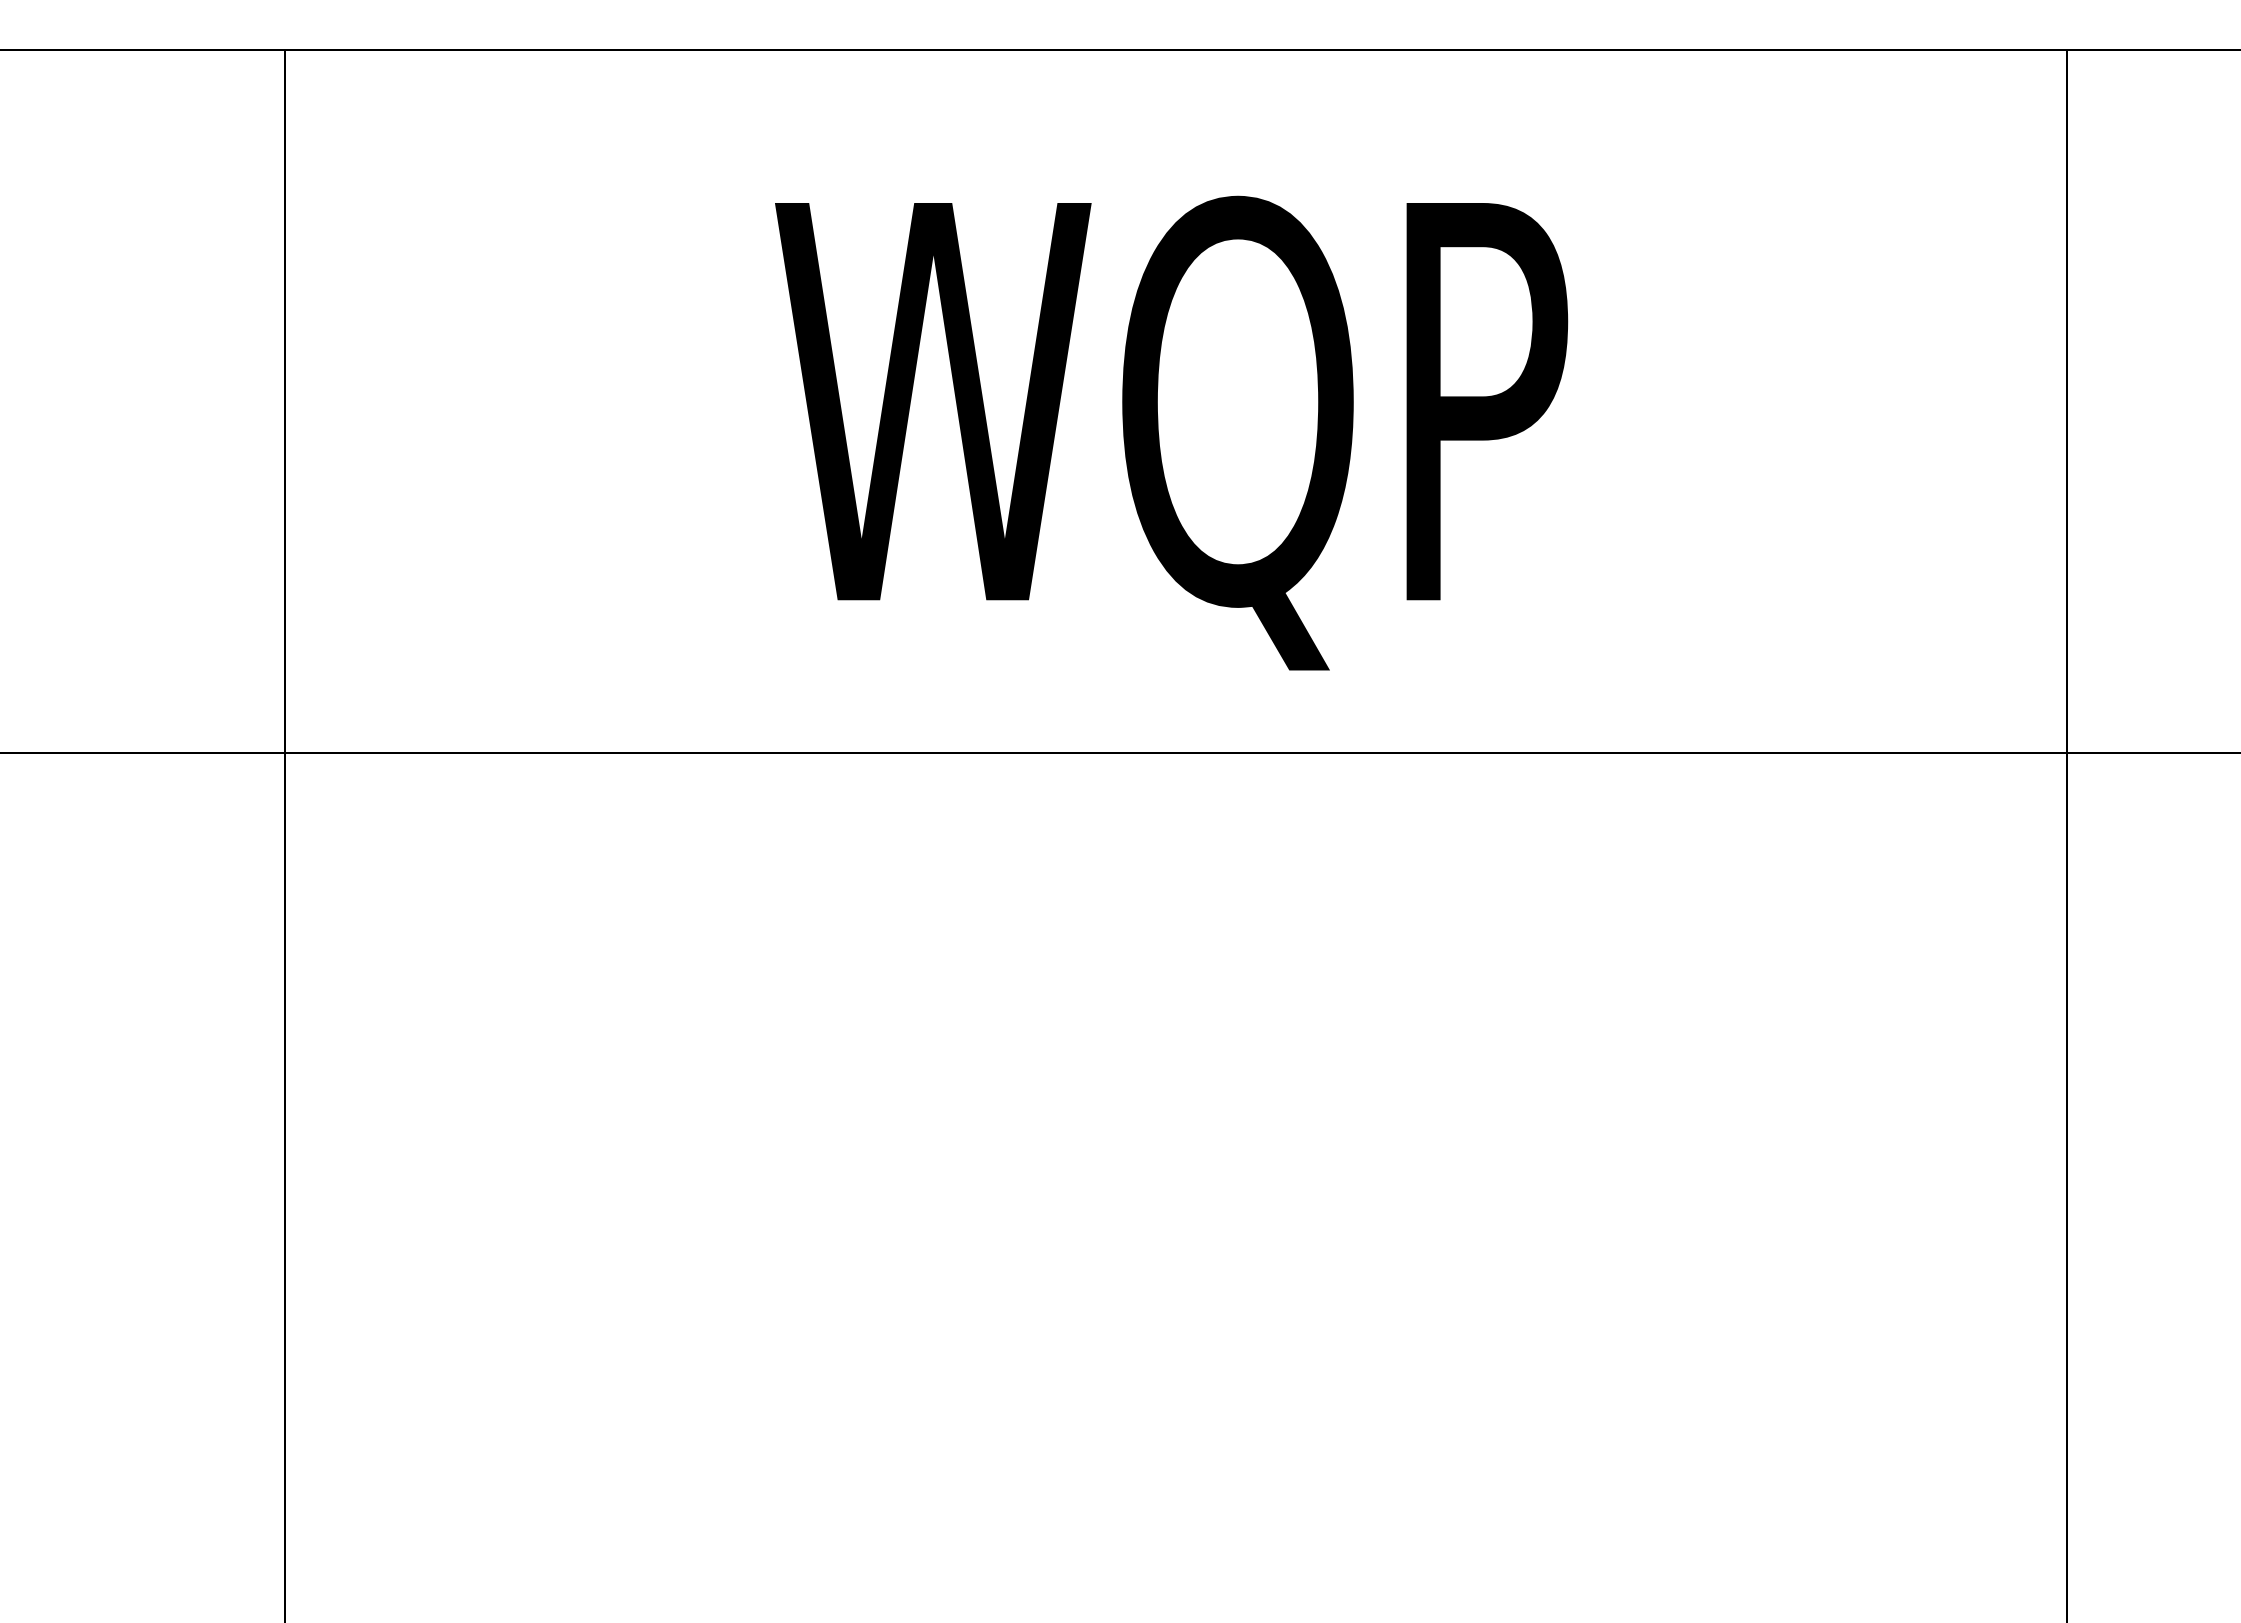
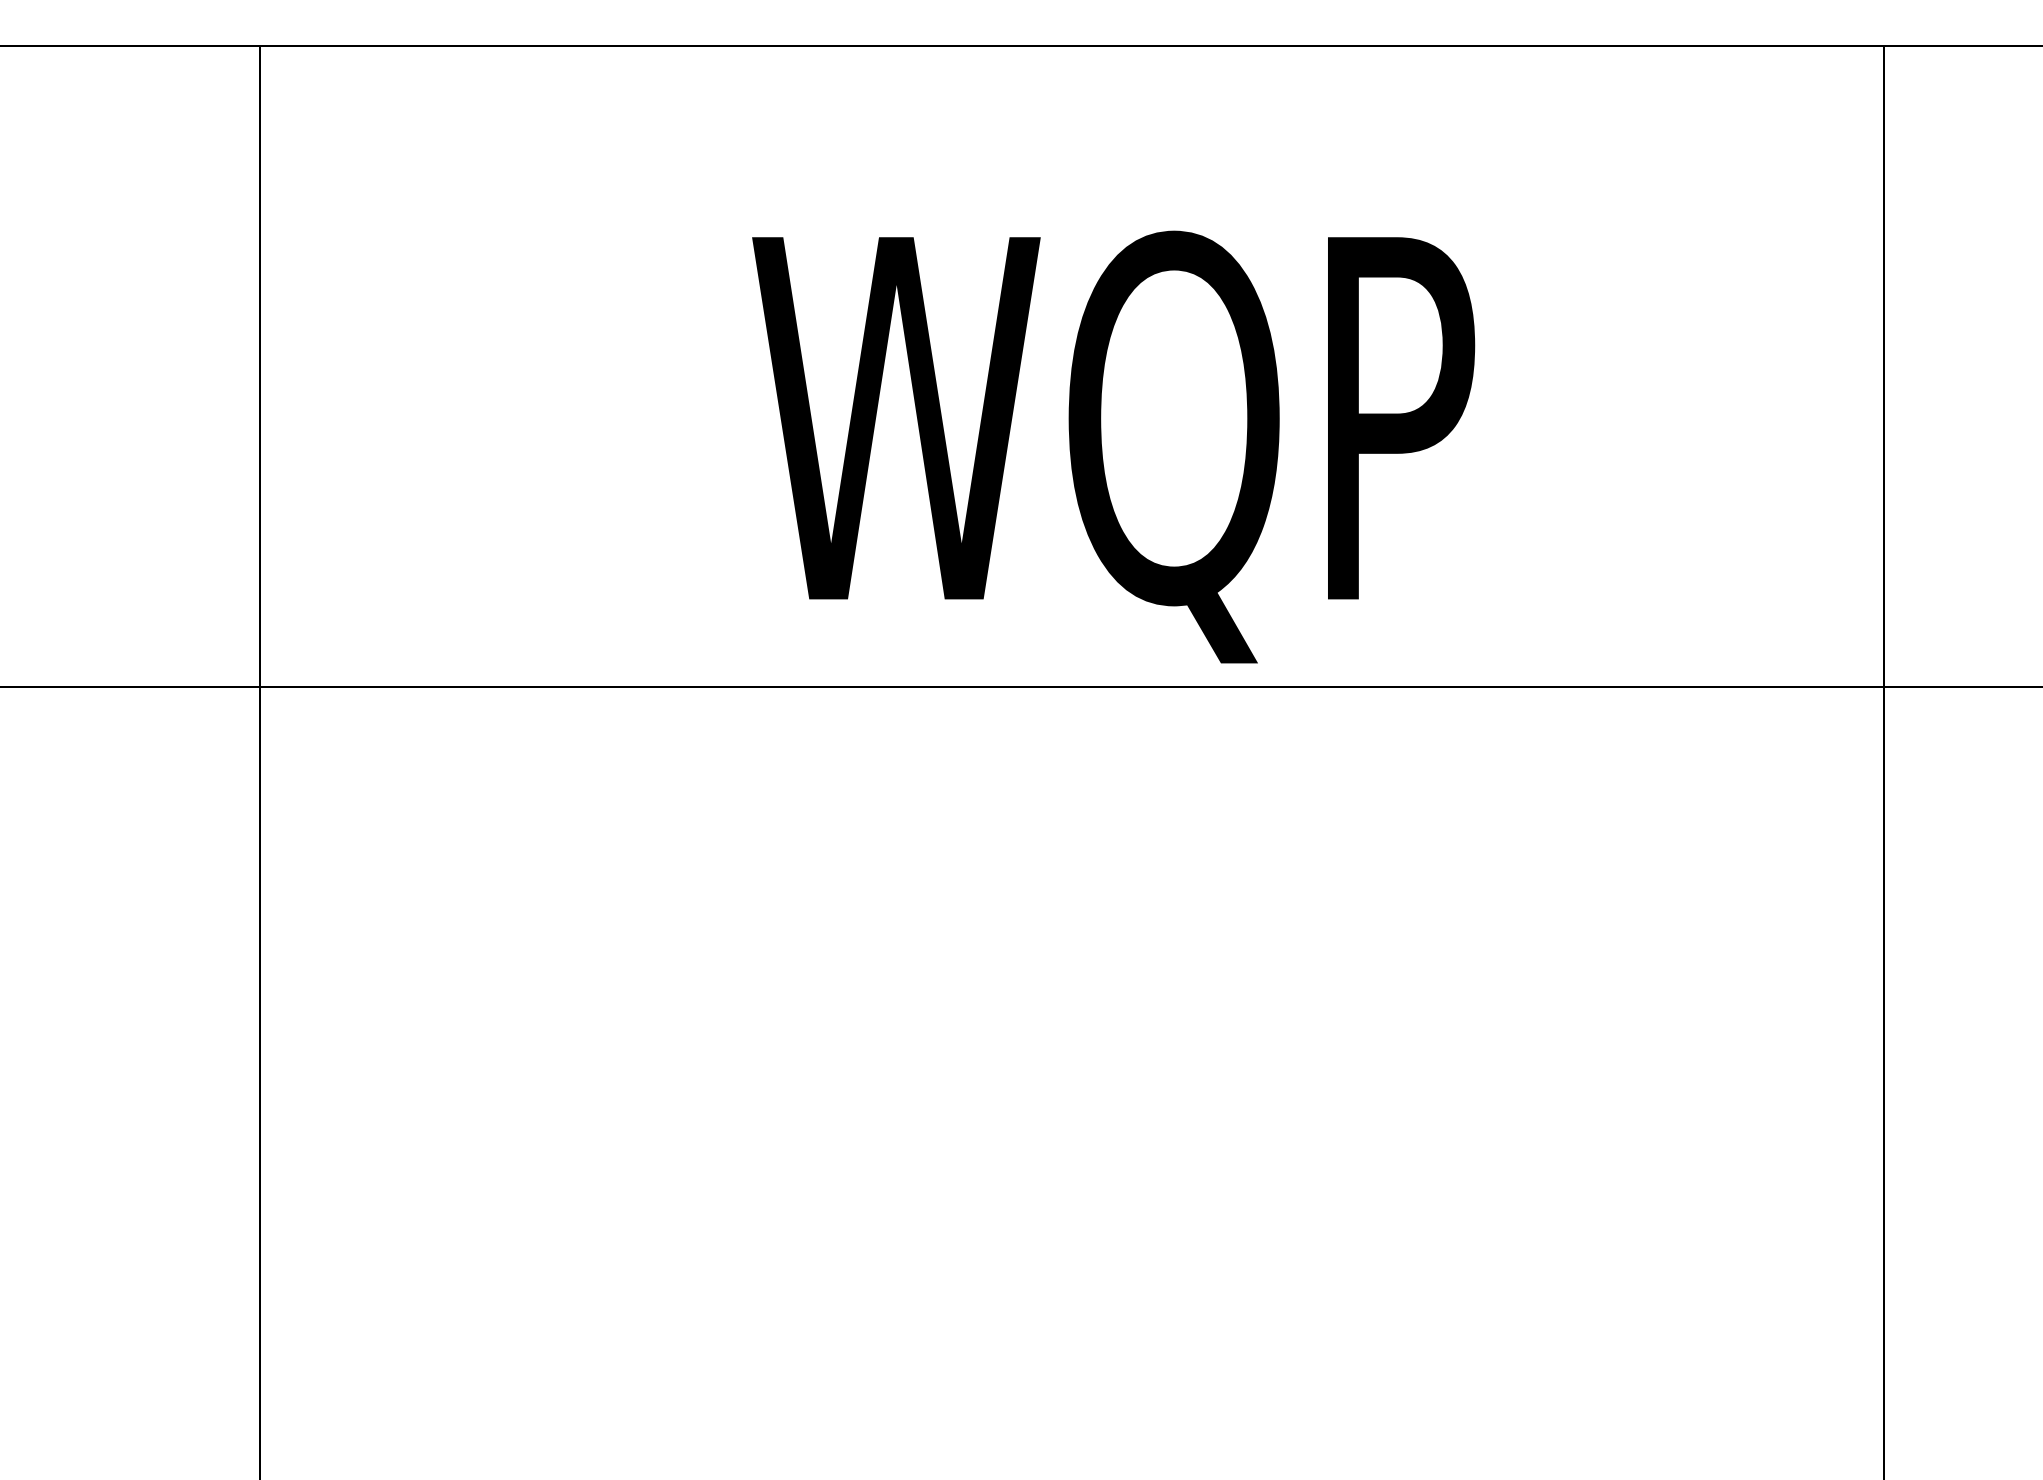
text: (1171, 432) -> (1113, 446), moved

